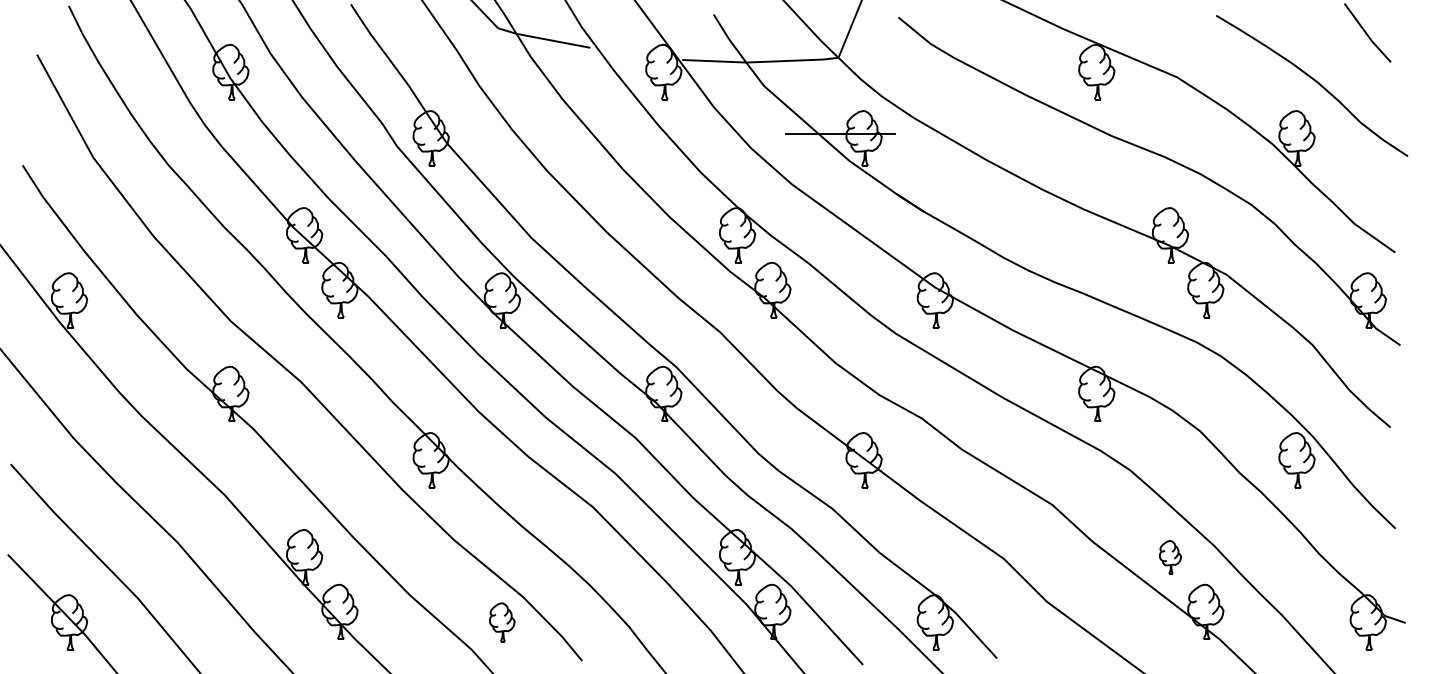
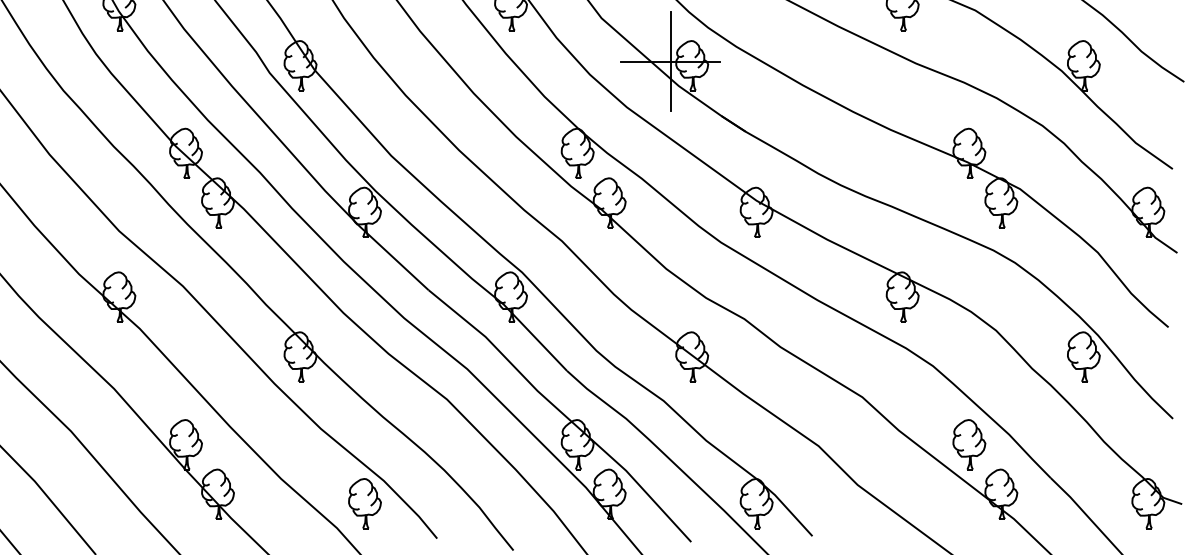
line: (840, 133) -> (670, 61), added
part: (1170, 557) -> (969, 444), size x1.67
part: (501, 622) -> (364, 503), size x1.43

